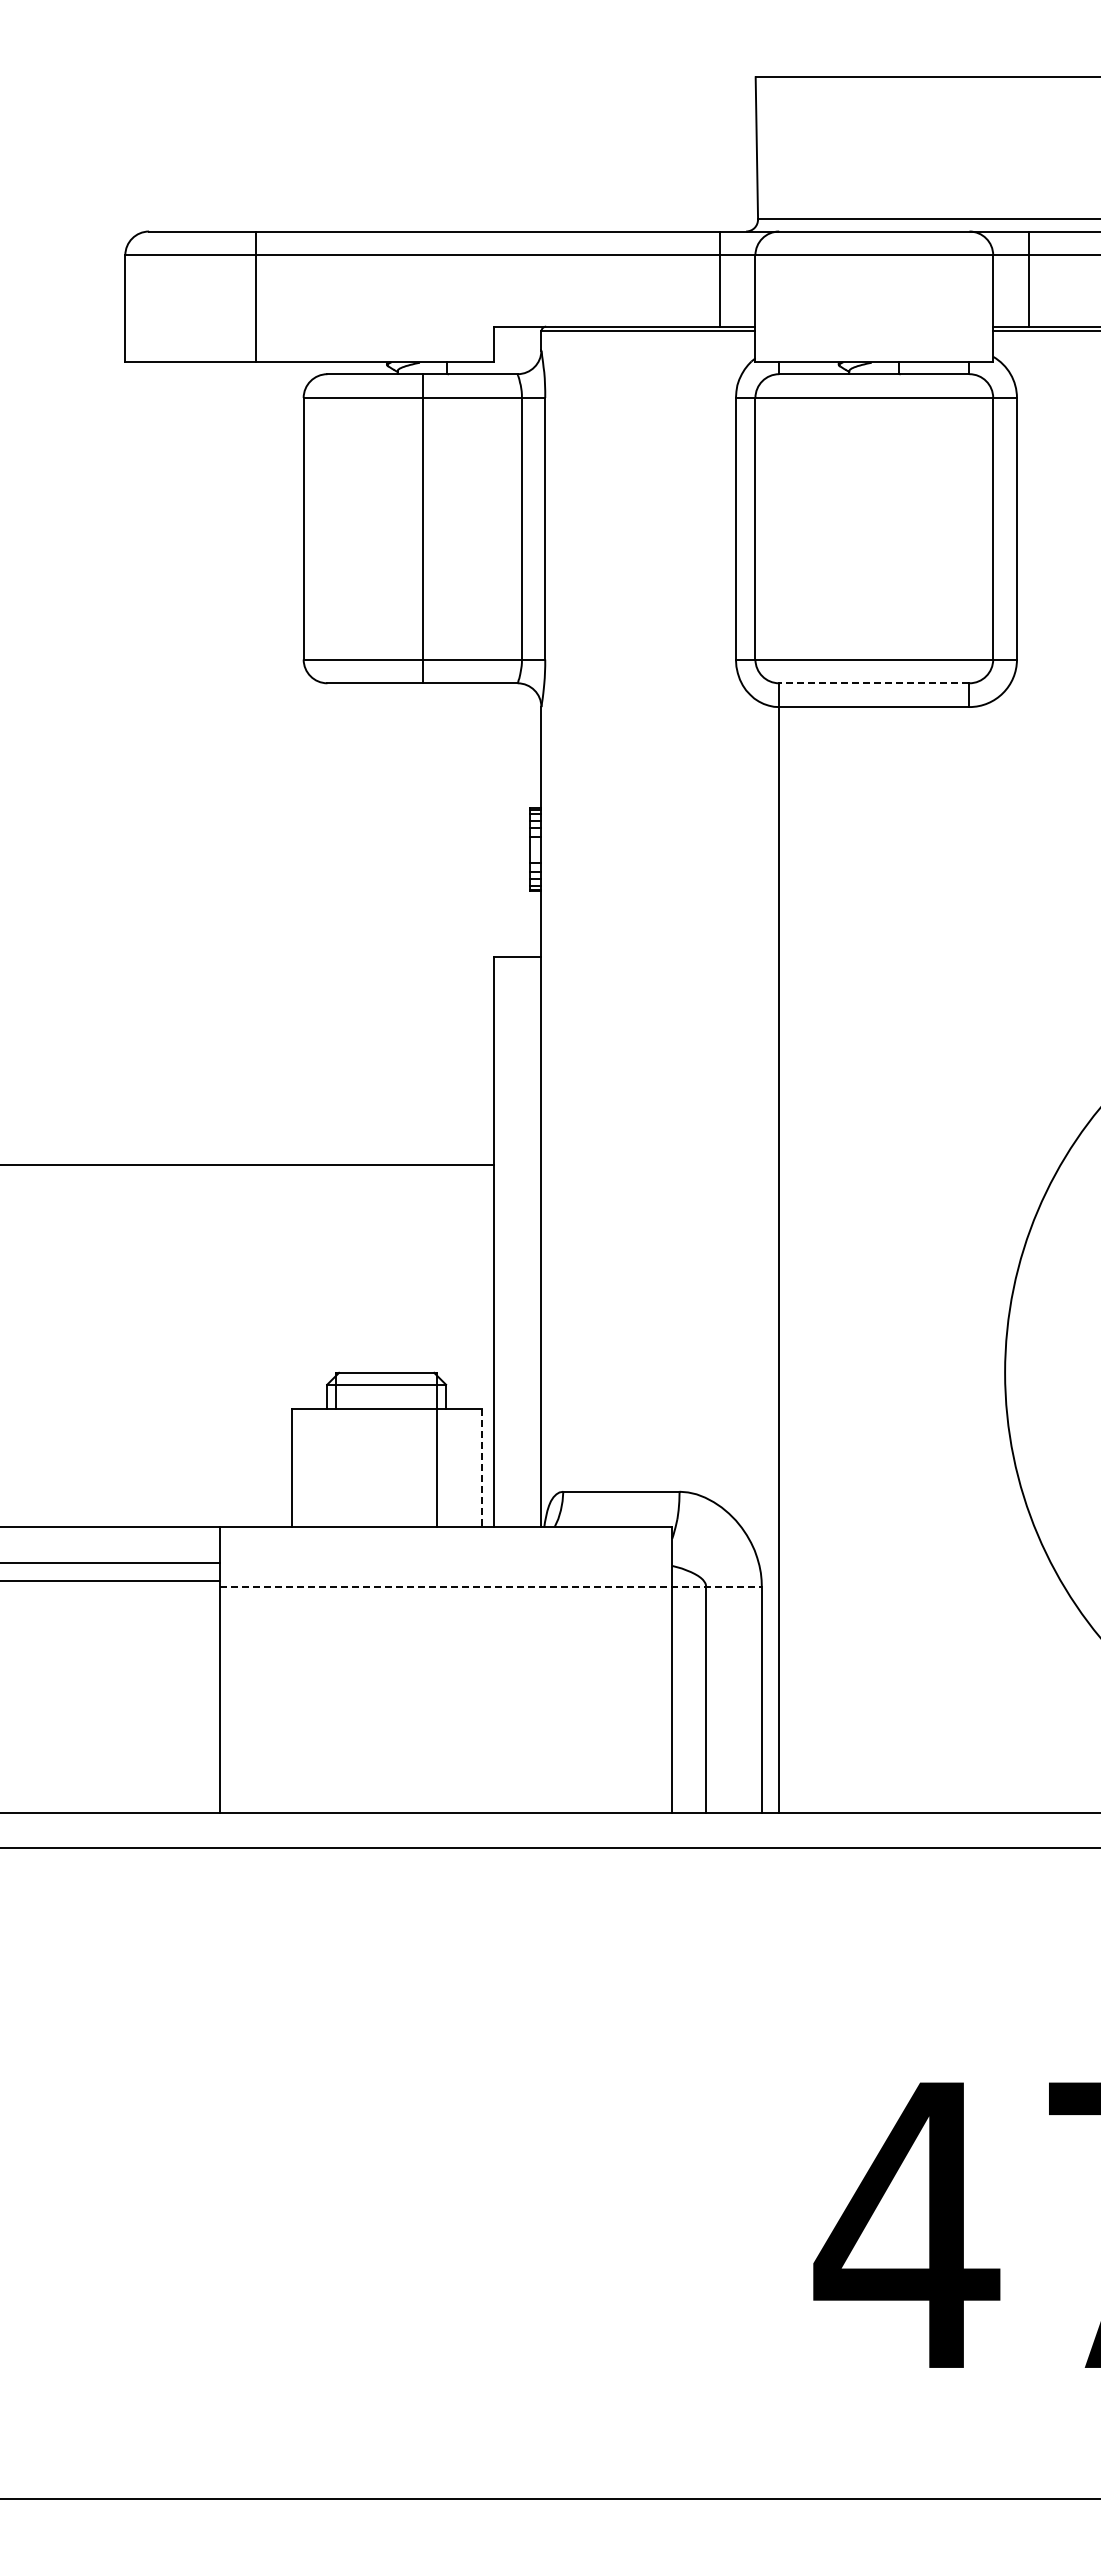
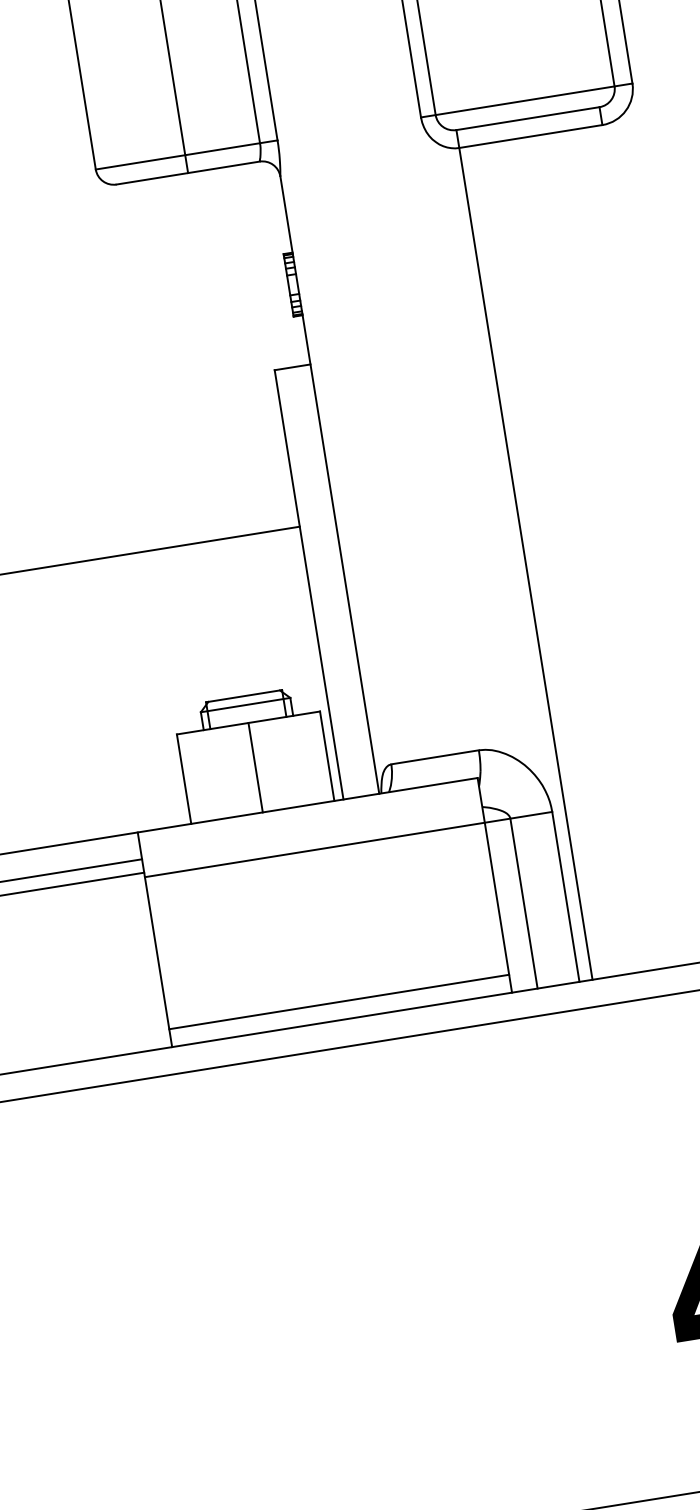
line: (873, 683) -> (527, 118), dashed -> solid
line: (436, 1467) -> (255, 767), moved
line: (481, 1468) -> (327, 756), dashed -> solid
line: (491, 1586) -> (348, 844), dashed -> solid
line: (446, 1788) -> (339, 1001), added

